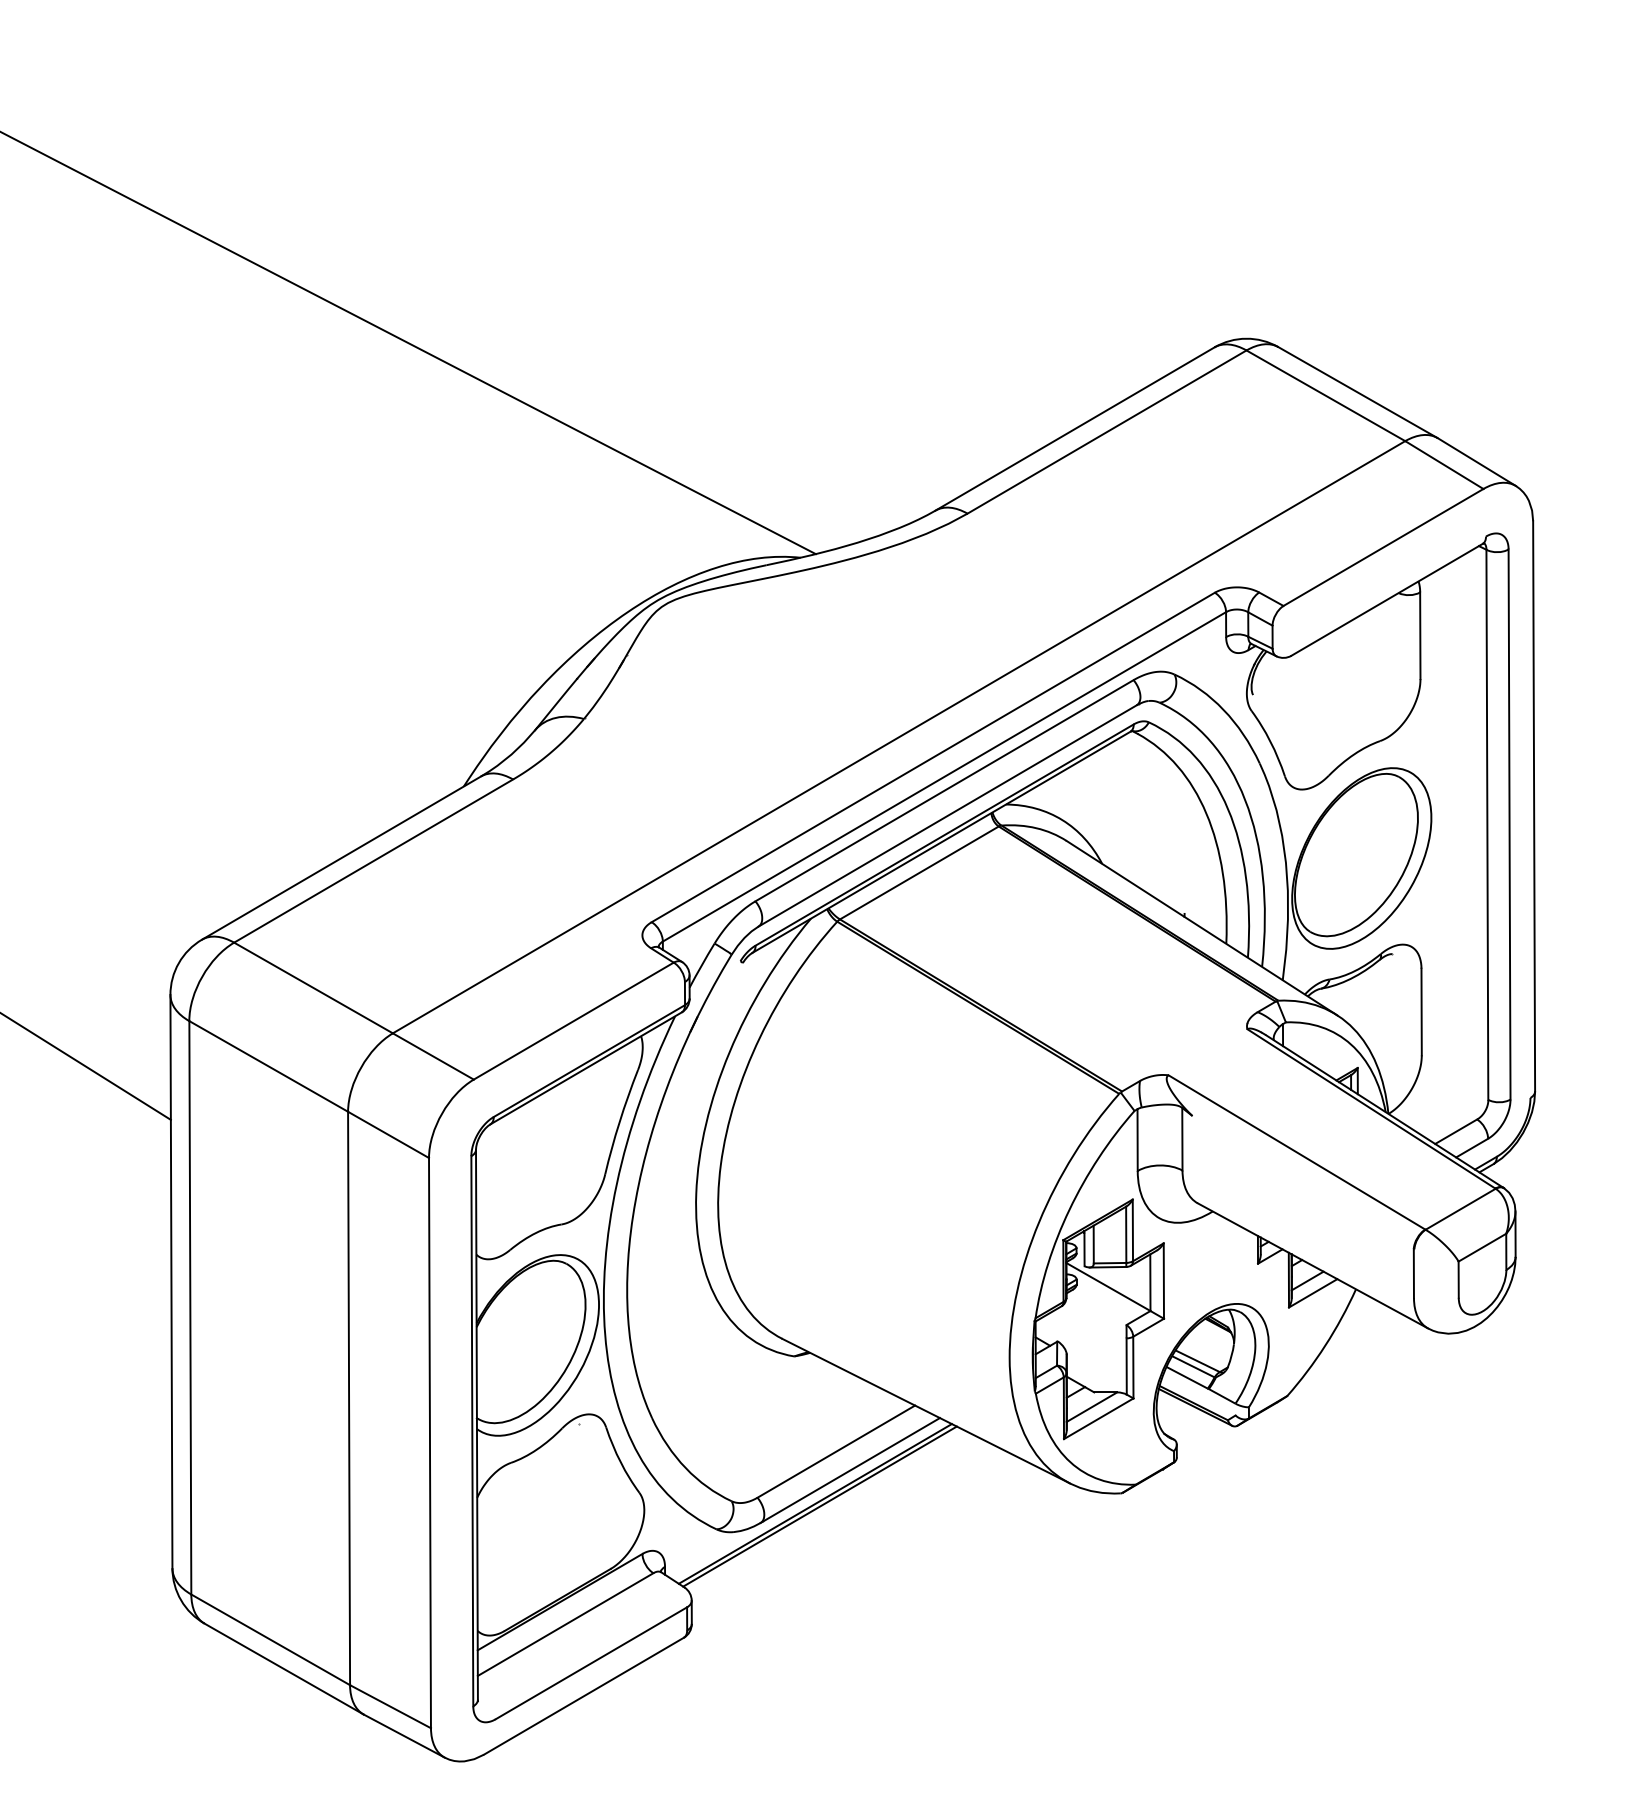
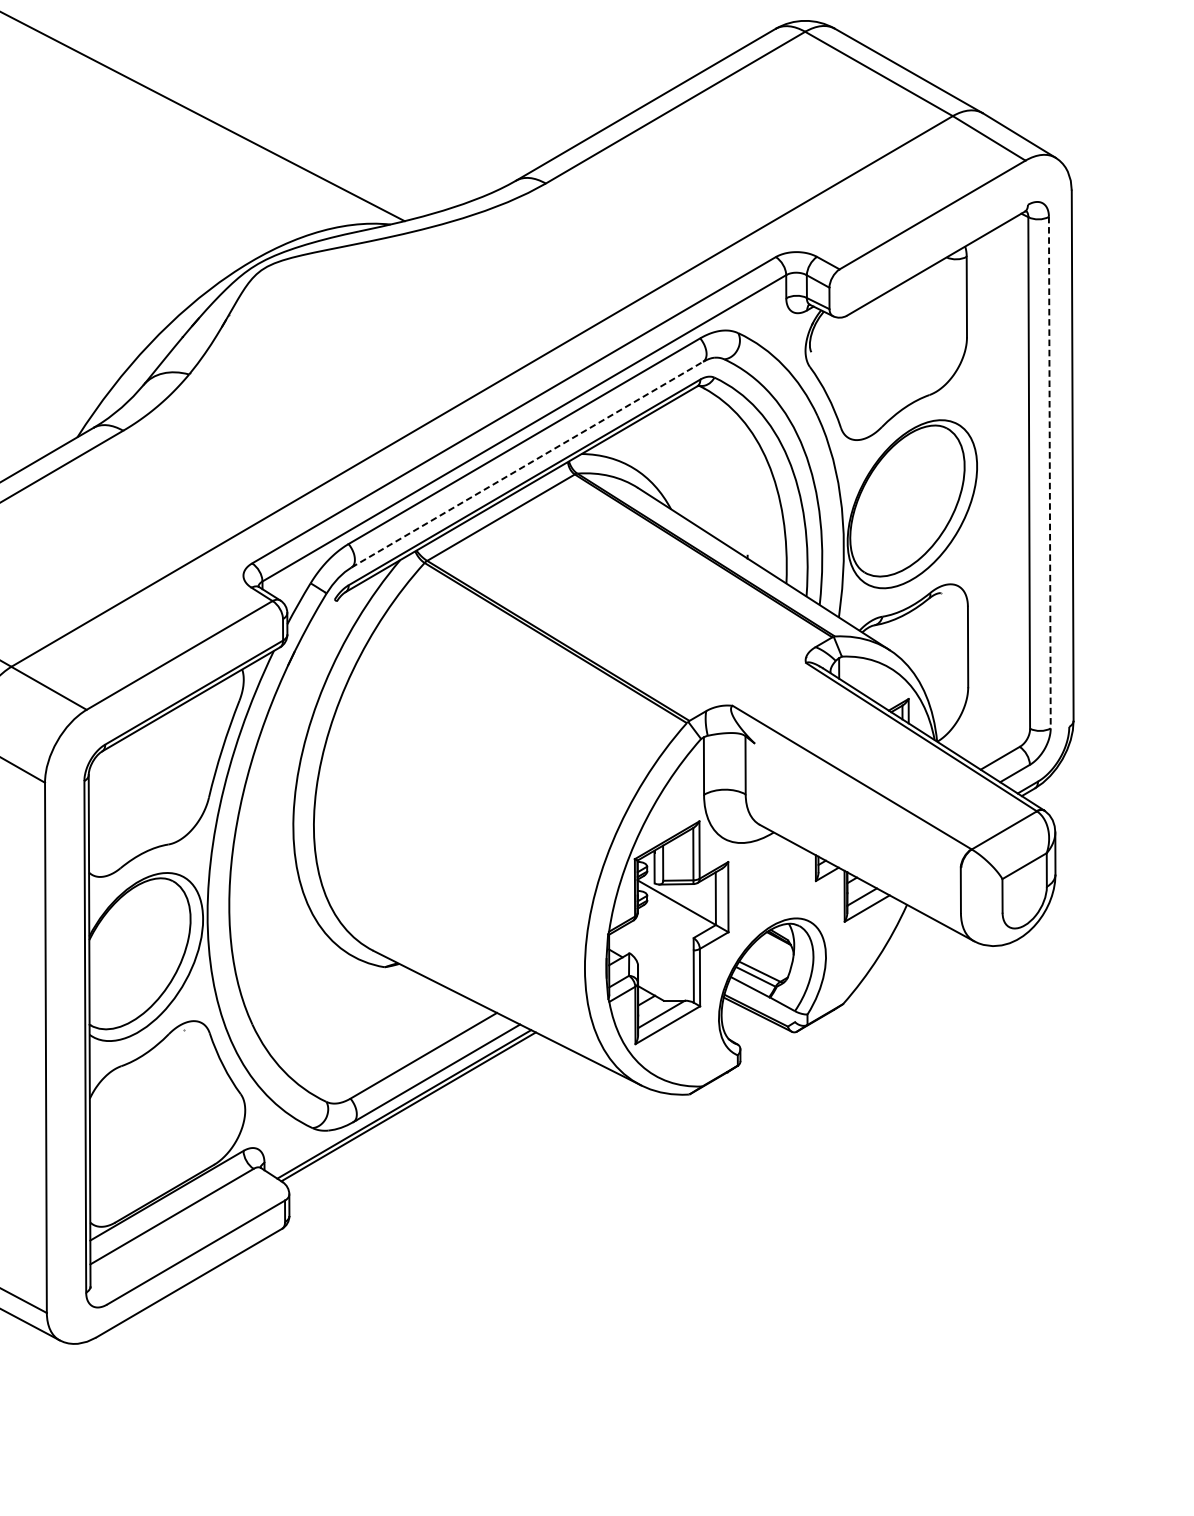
line: (948, 815) -> (528, 464), solid -> dashed
line: (1509, 825) -> (1049, 473), solid -> dashed

